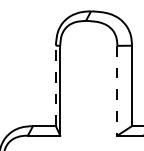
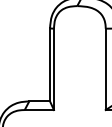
line: (55, 85) -> (49, 64), dashed -> solid
line: (117, 90) -> (105, 69), dashed -> solid

